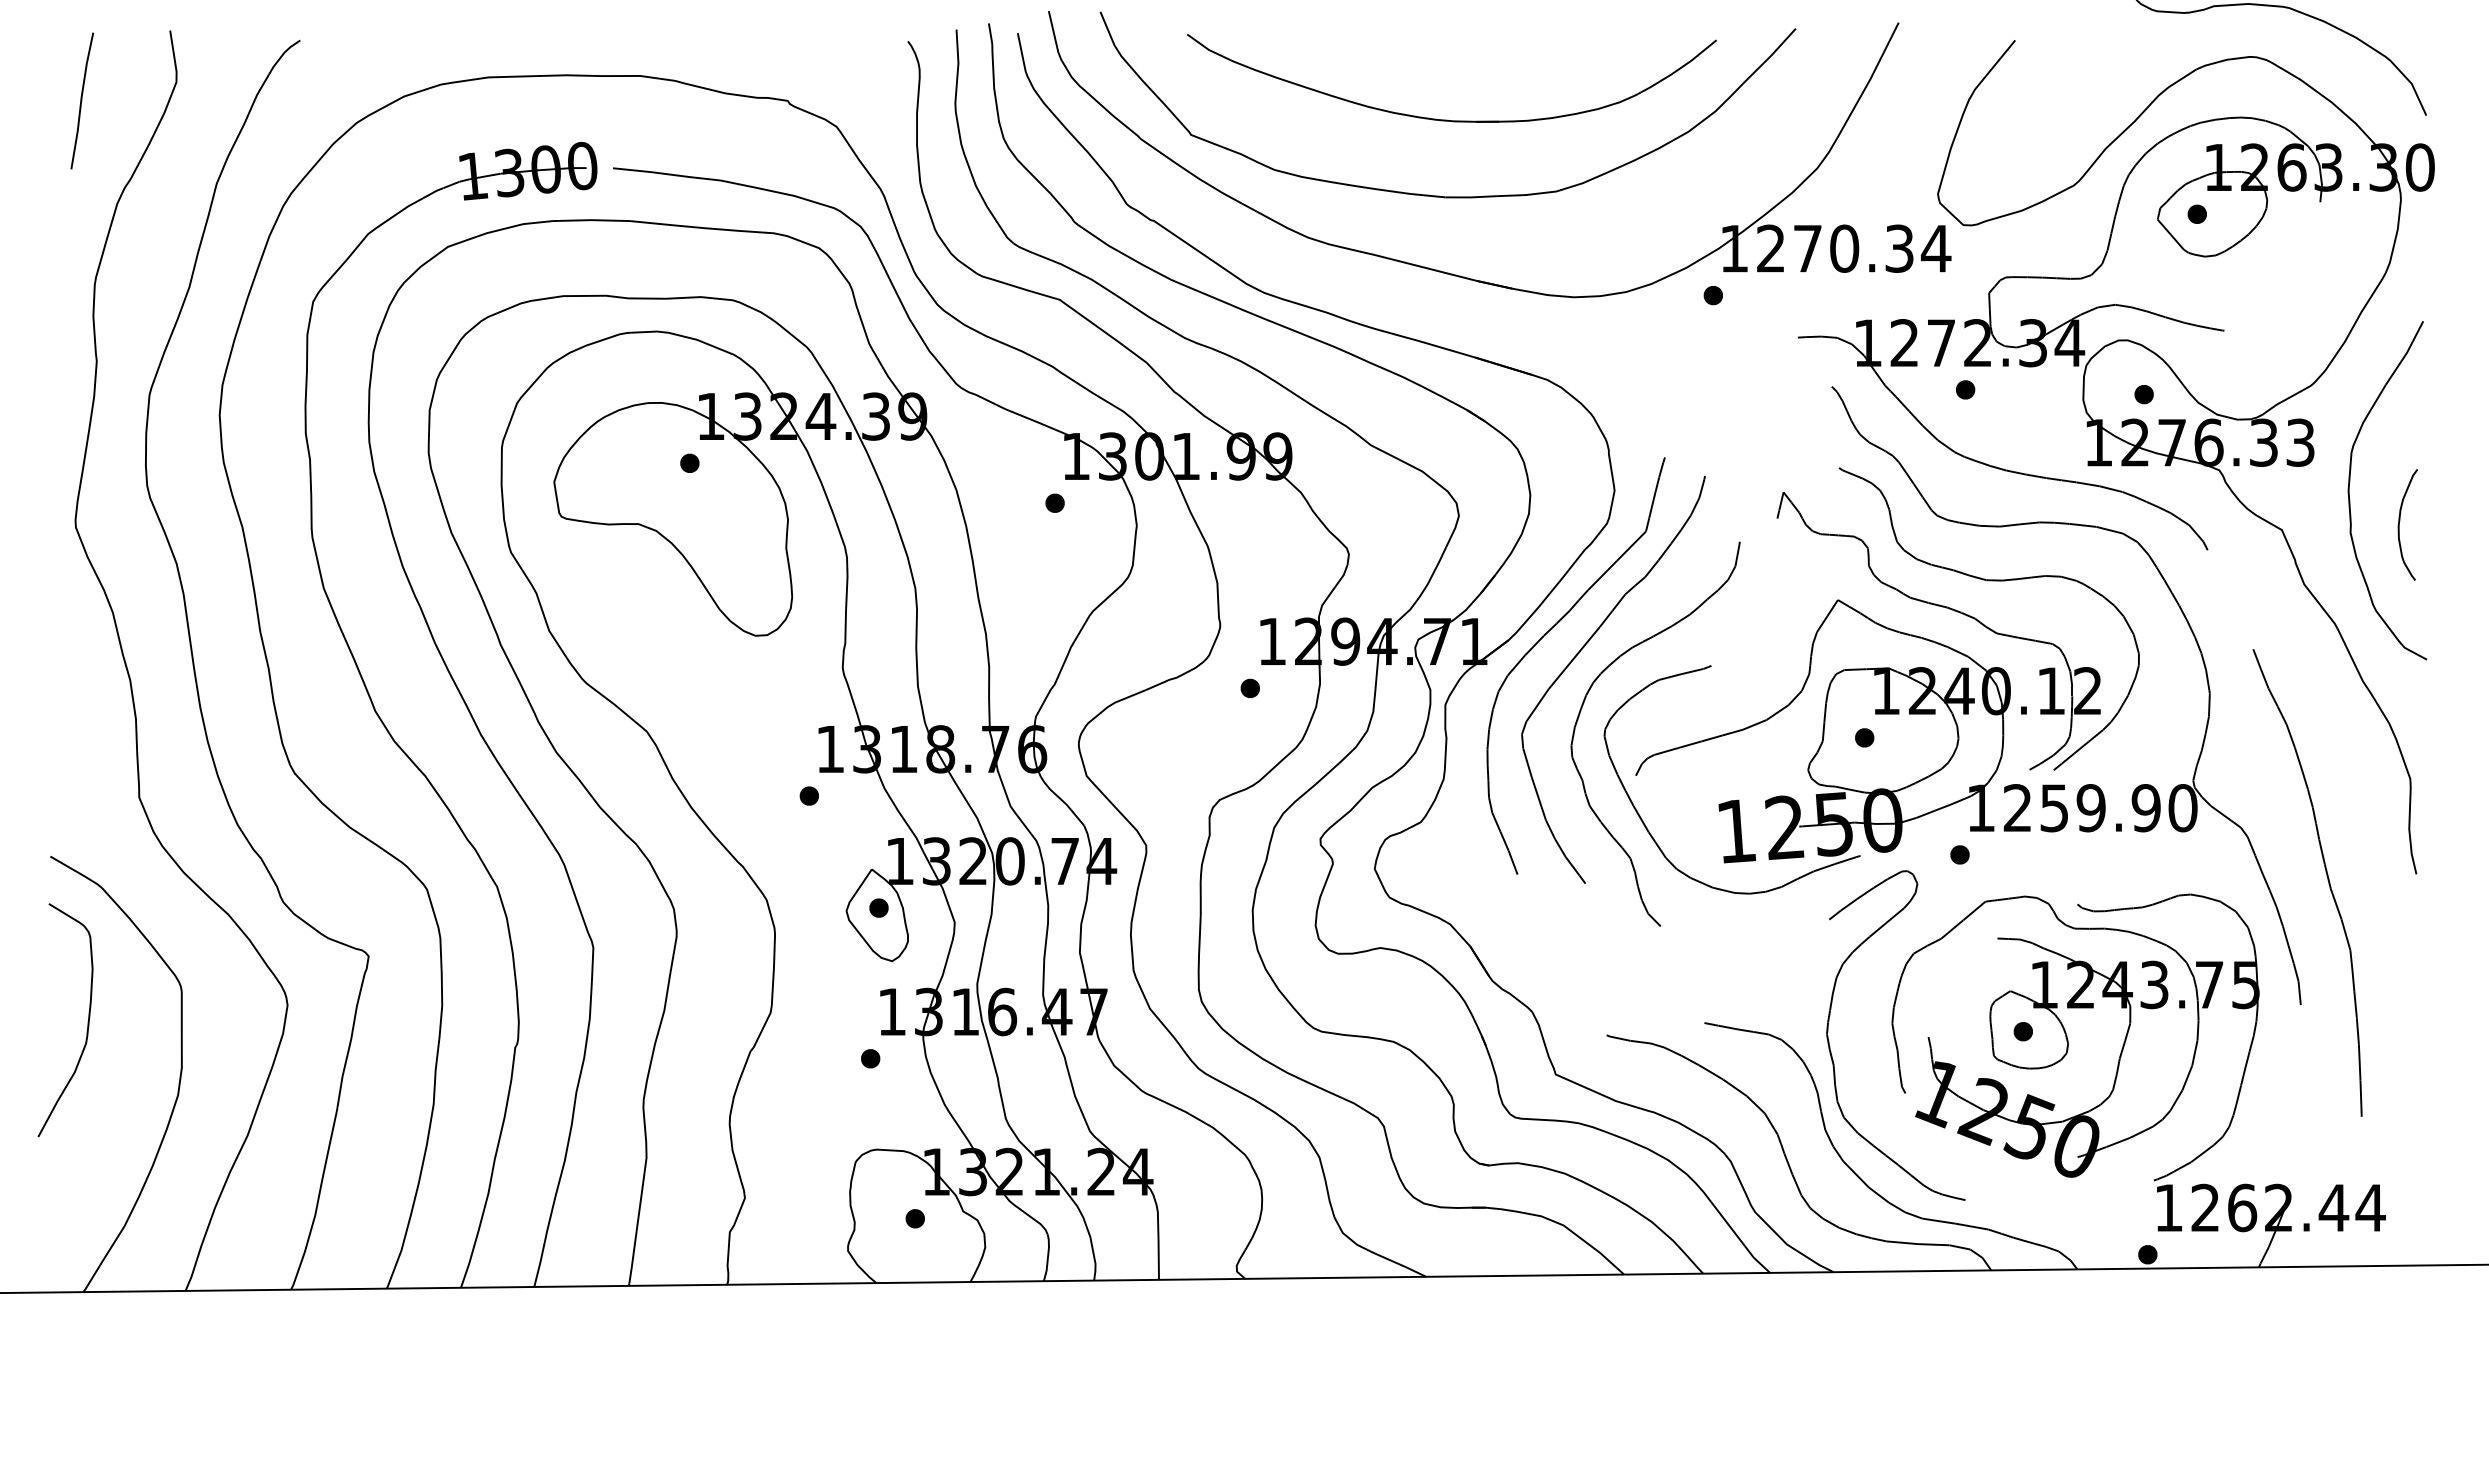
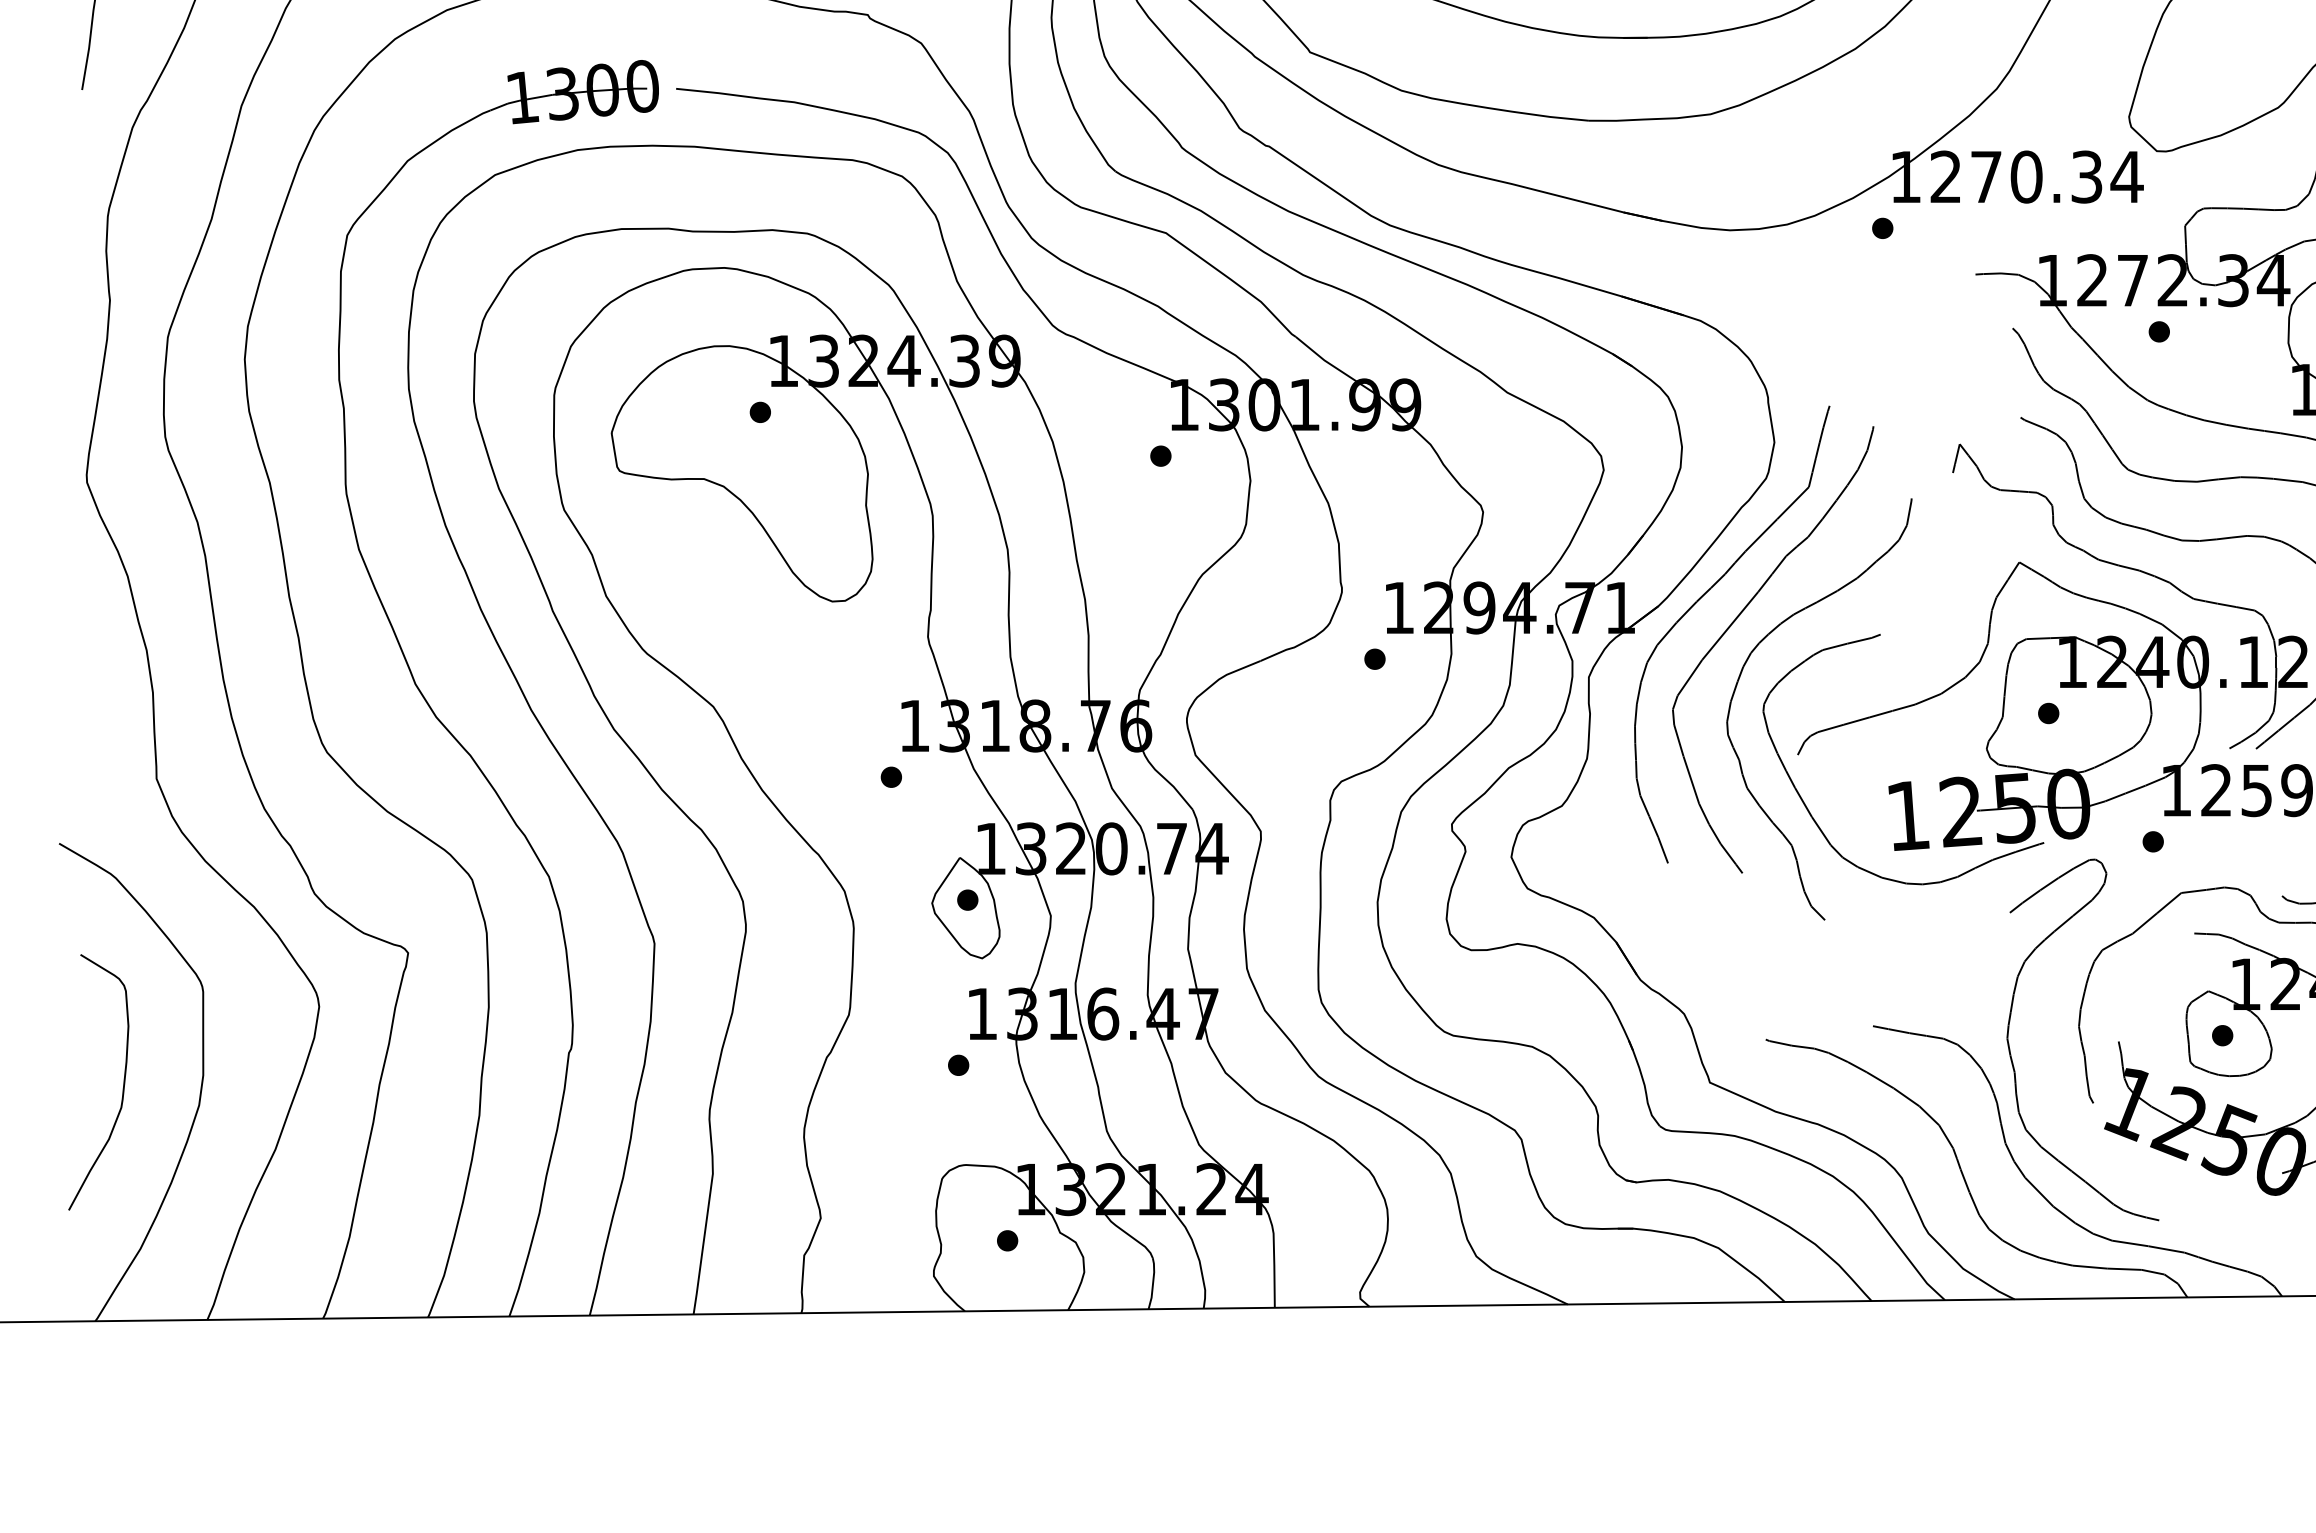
curve: (87, 1021) -> (122, 1083), moved

